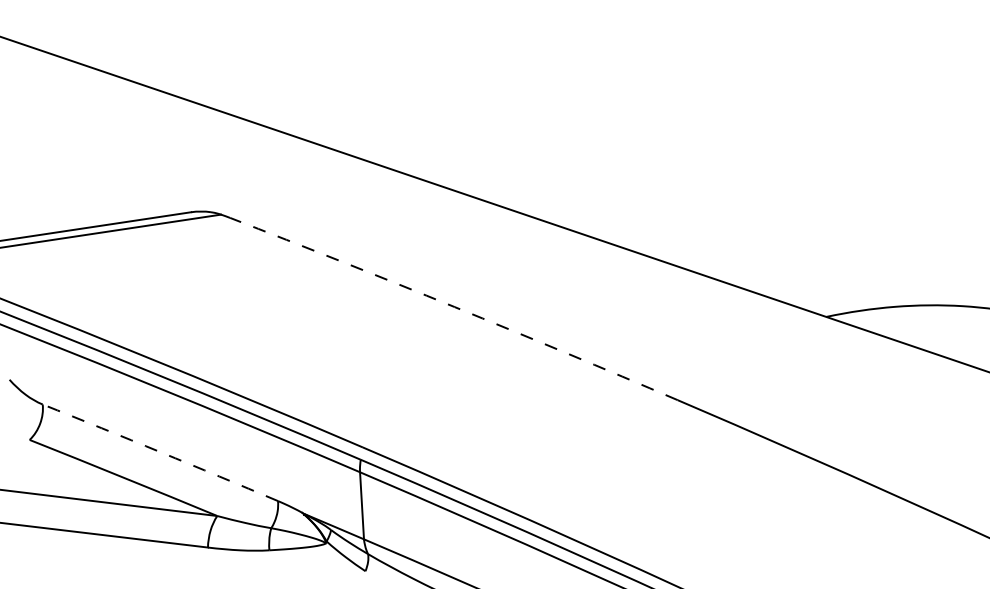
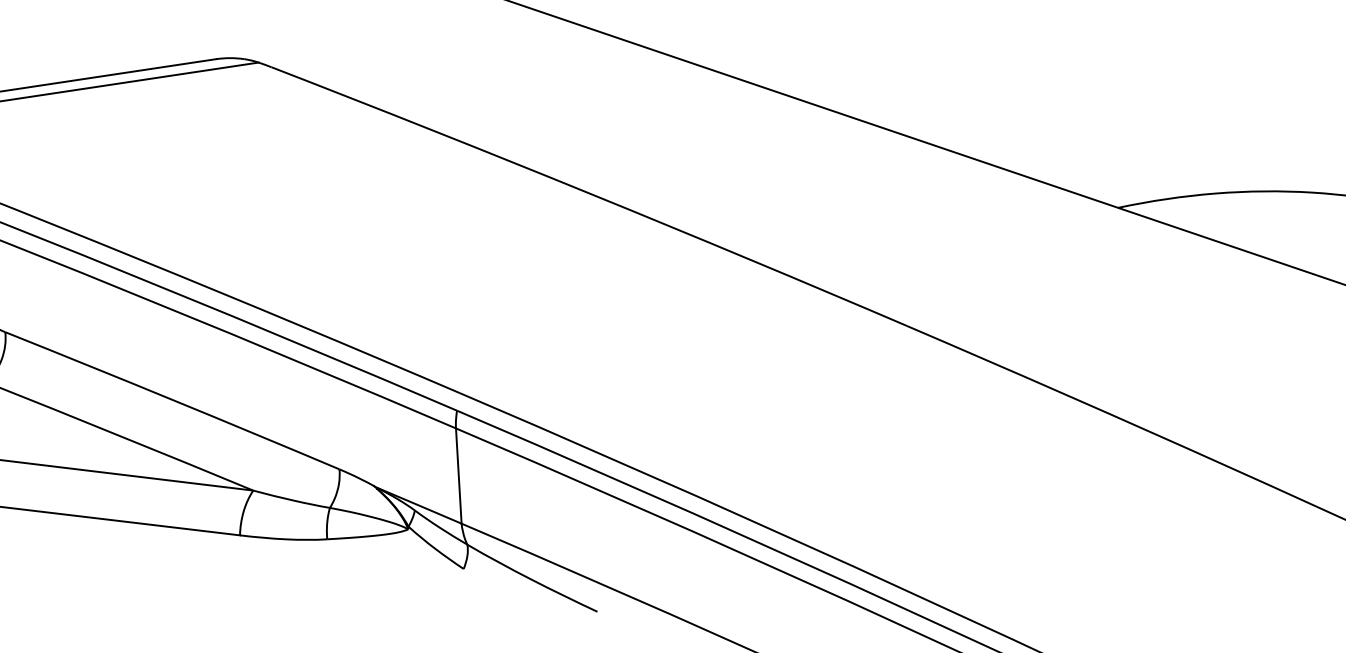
arc: (454, 307) -> (590, 194), dashed -> solid
arc: (160, 452) -> (172, 400), dashed -> solid

